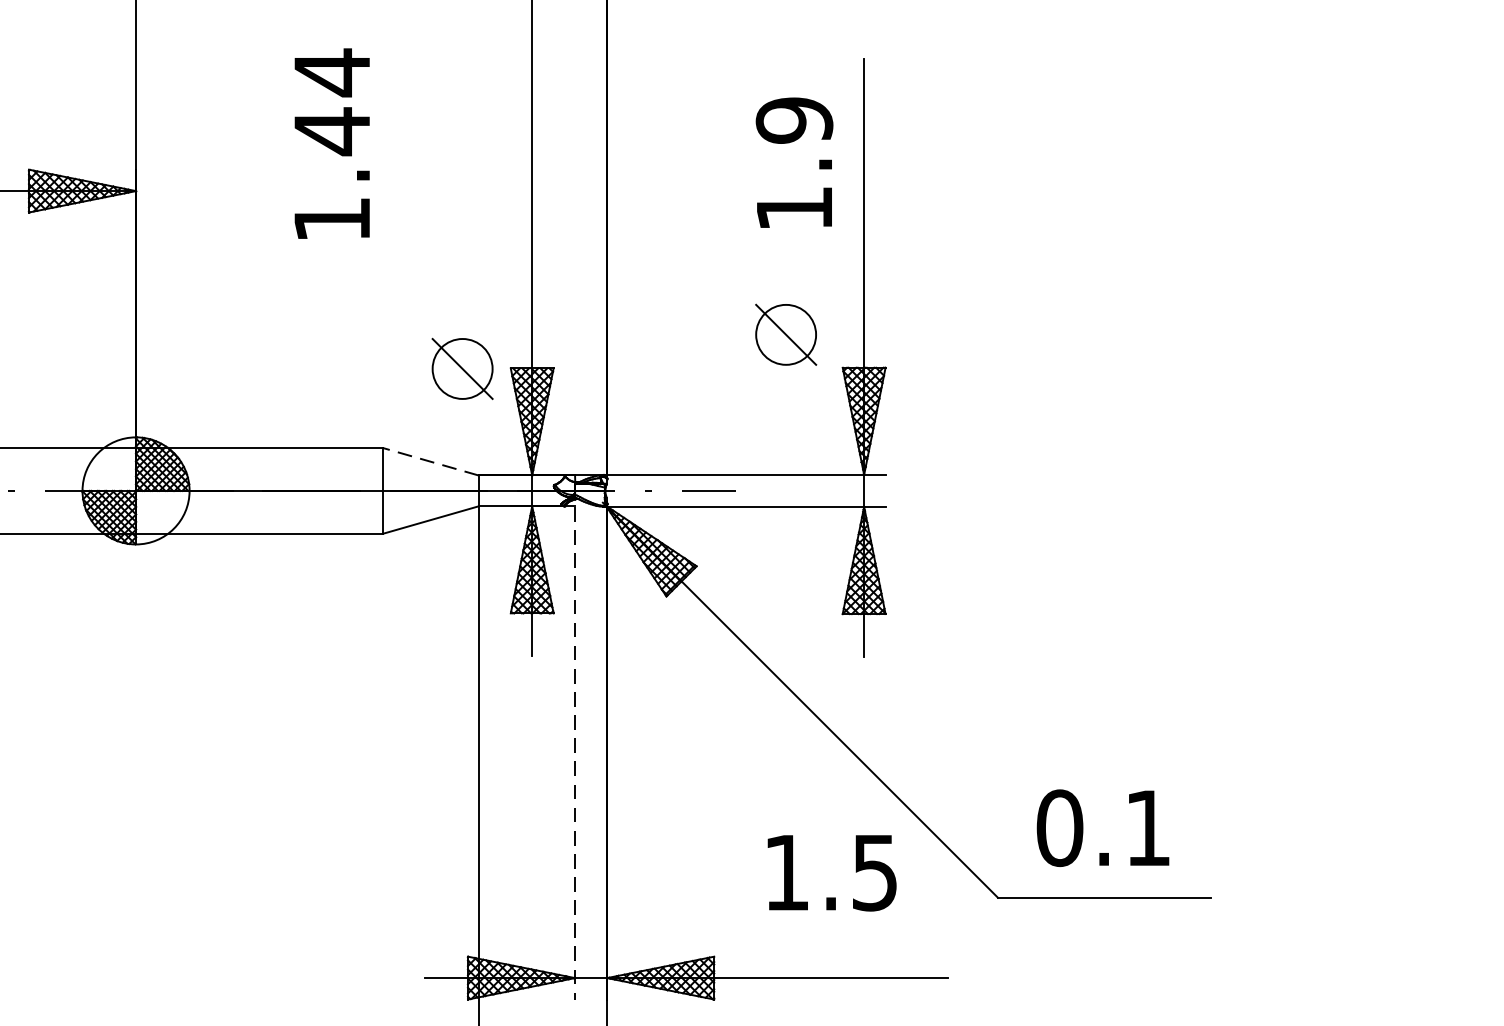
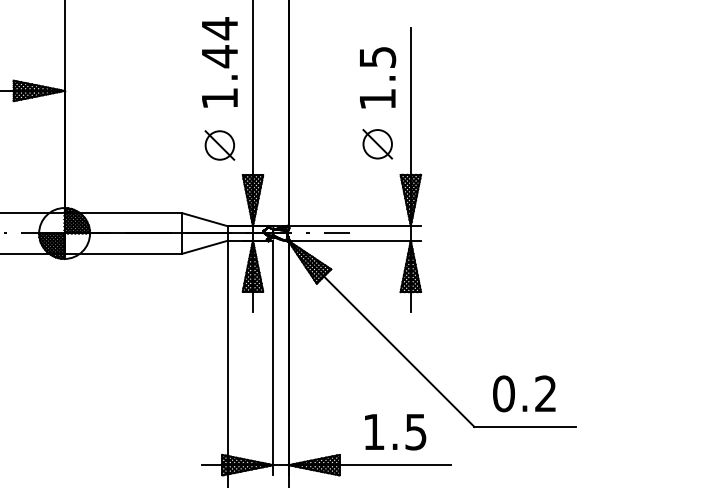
text: (794, 120) -> (377, 57), 1.9 -> 1.5
text: (331, 143) -> (219, 62), moved
part: (785, 335) -> (377, 144), moved
part: (461, 368) -> (219, 145), moved
line: (430, 461) -> (204, 219), dashed -> solid
line: (575, 753) -> (273, 358), dashed -> solid
text: (1147, 827) -> (545, 393), 0.1 -> 0.2
text: (831, 873) -> (395, 432), moved

